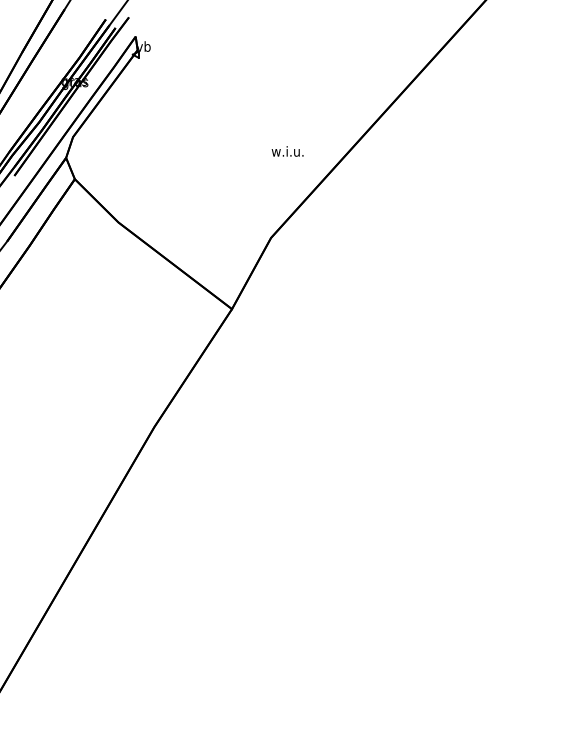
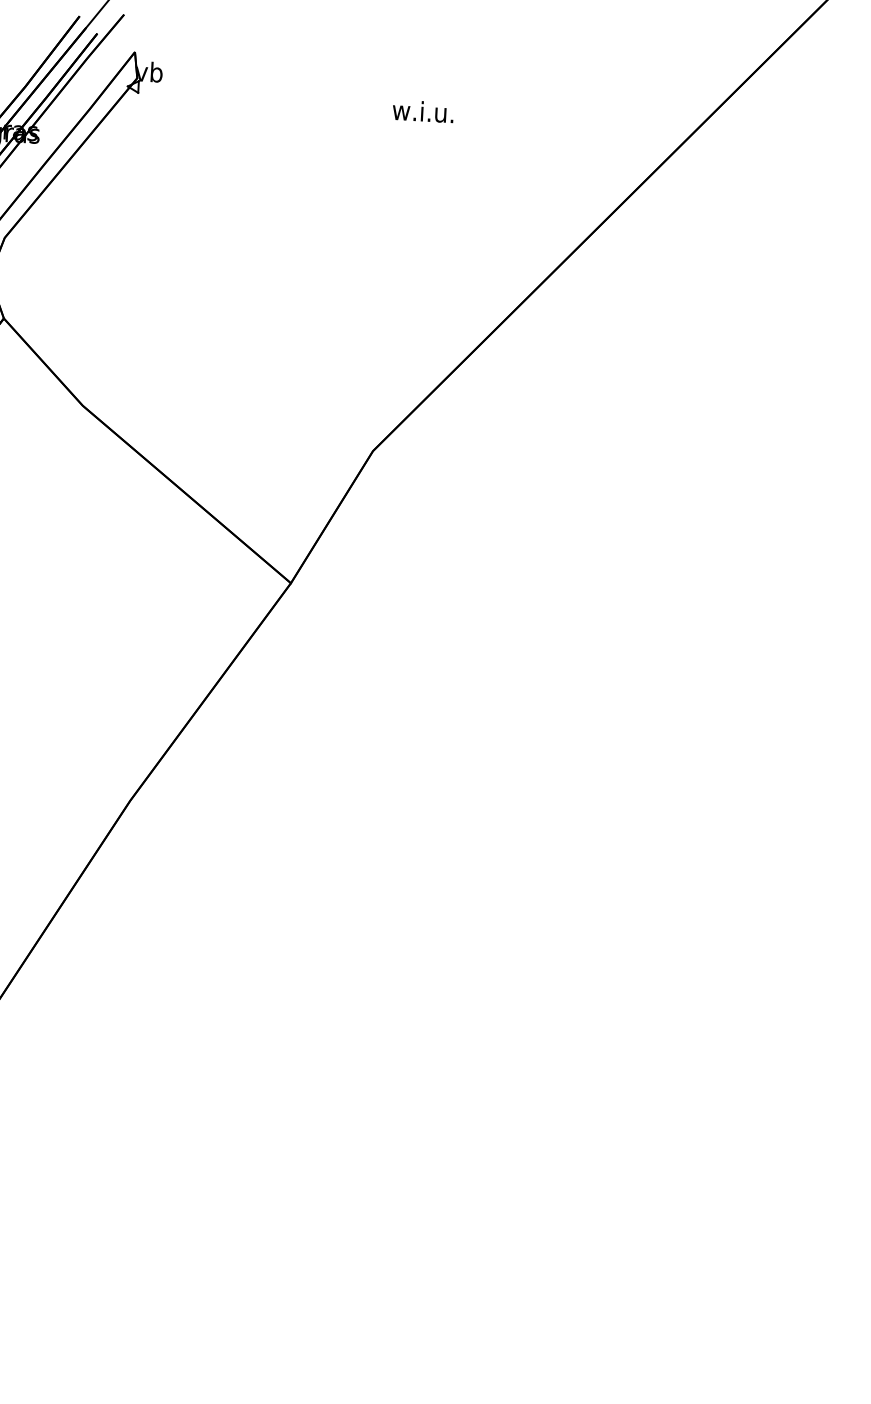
text: (287, 151) -> (422, 111), moved

